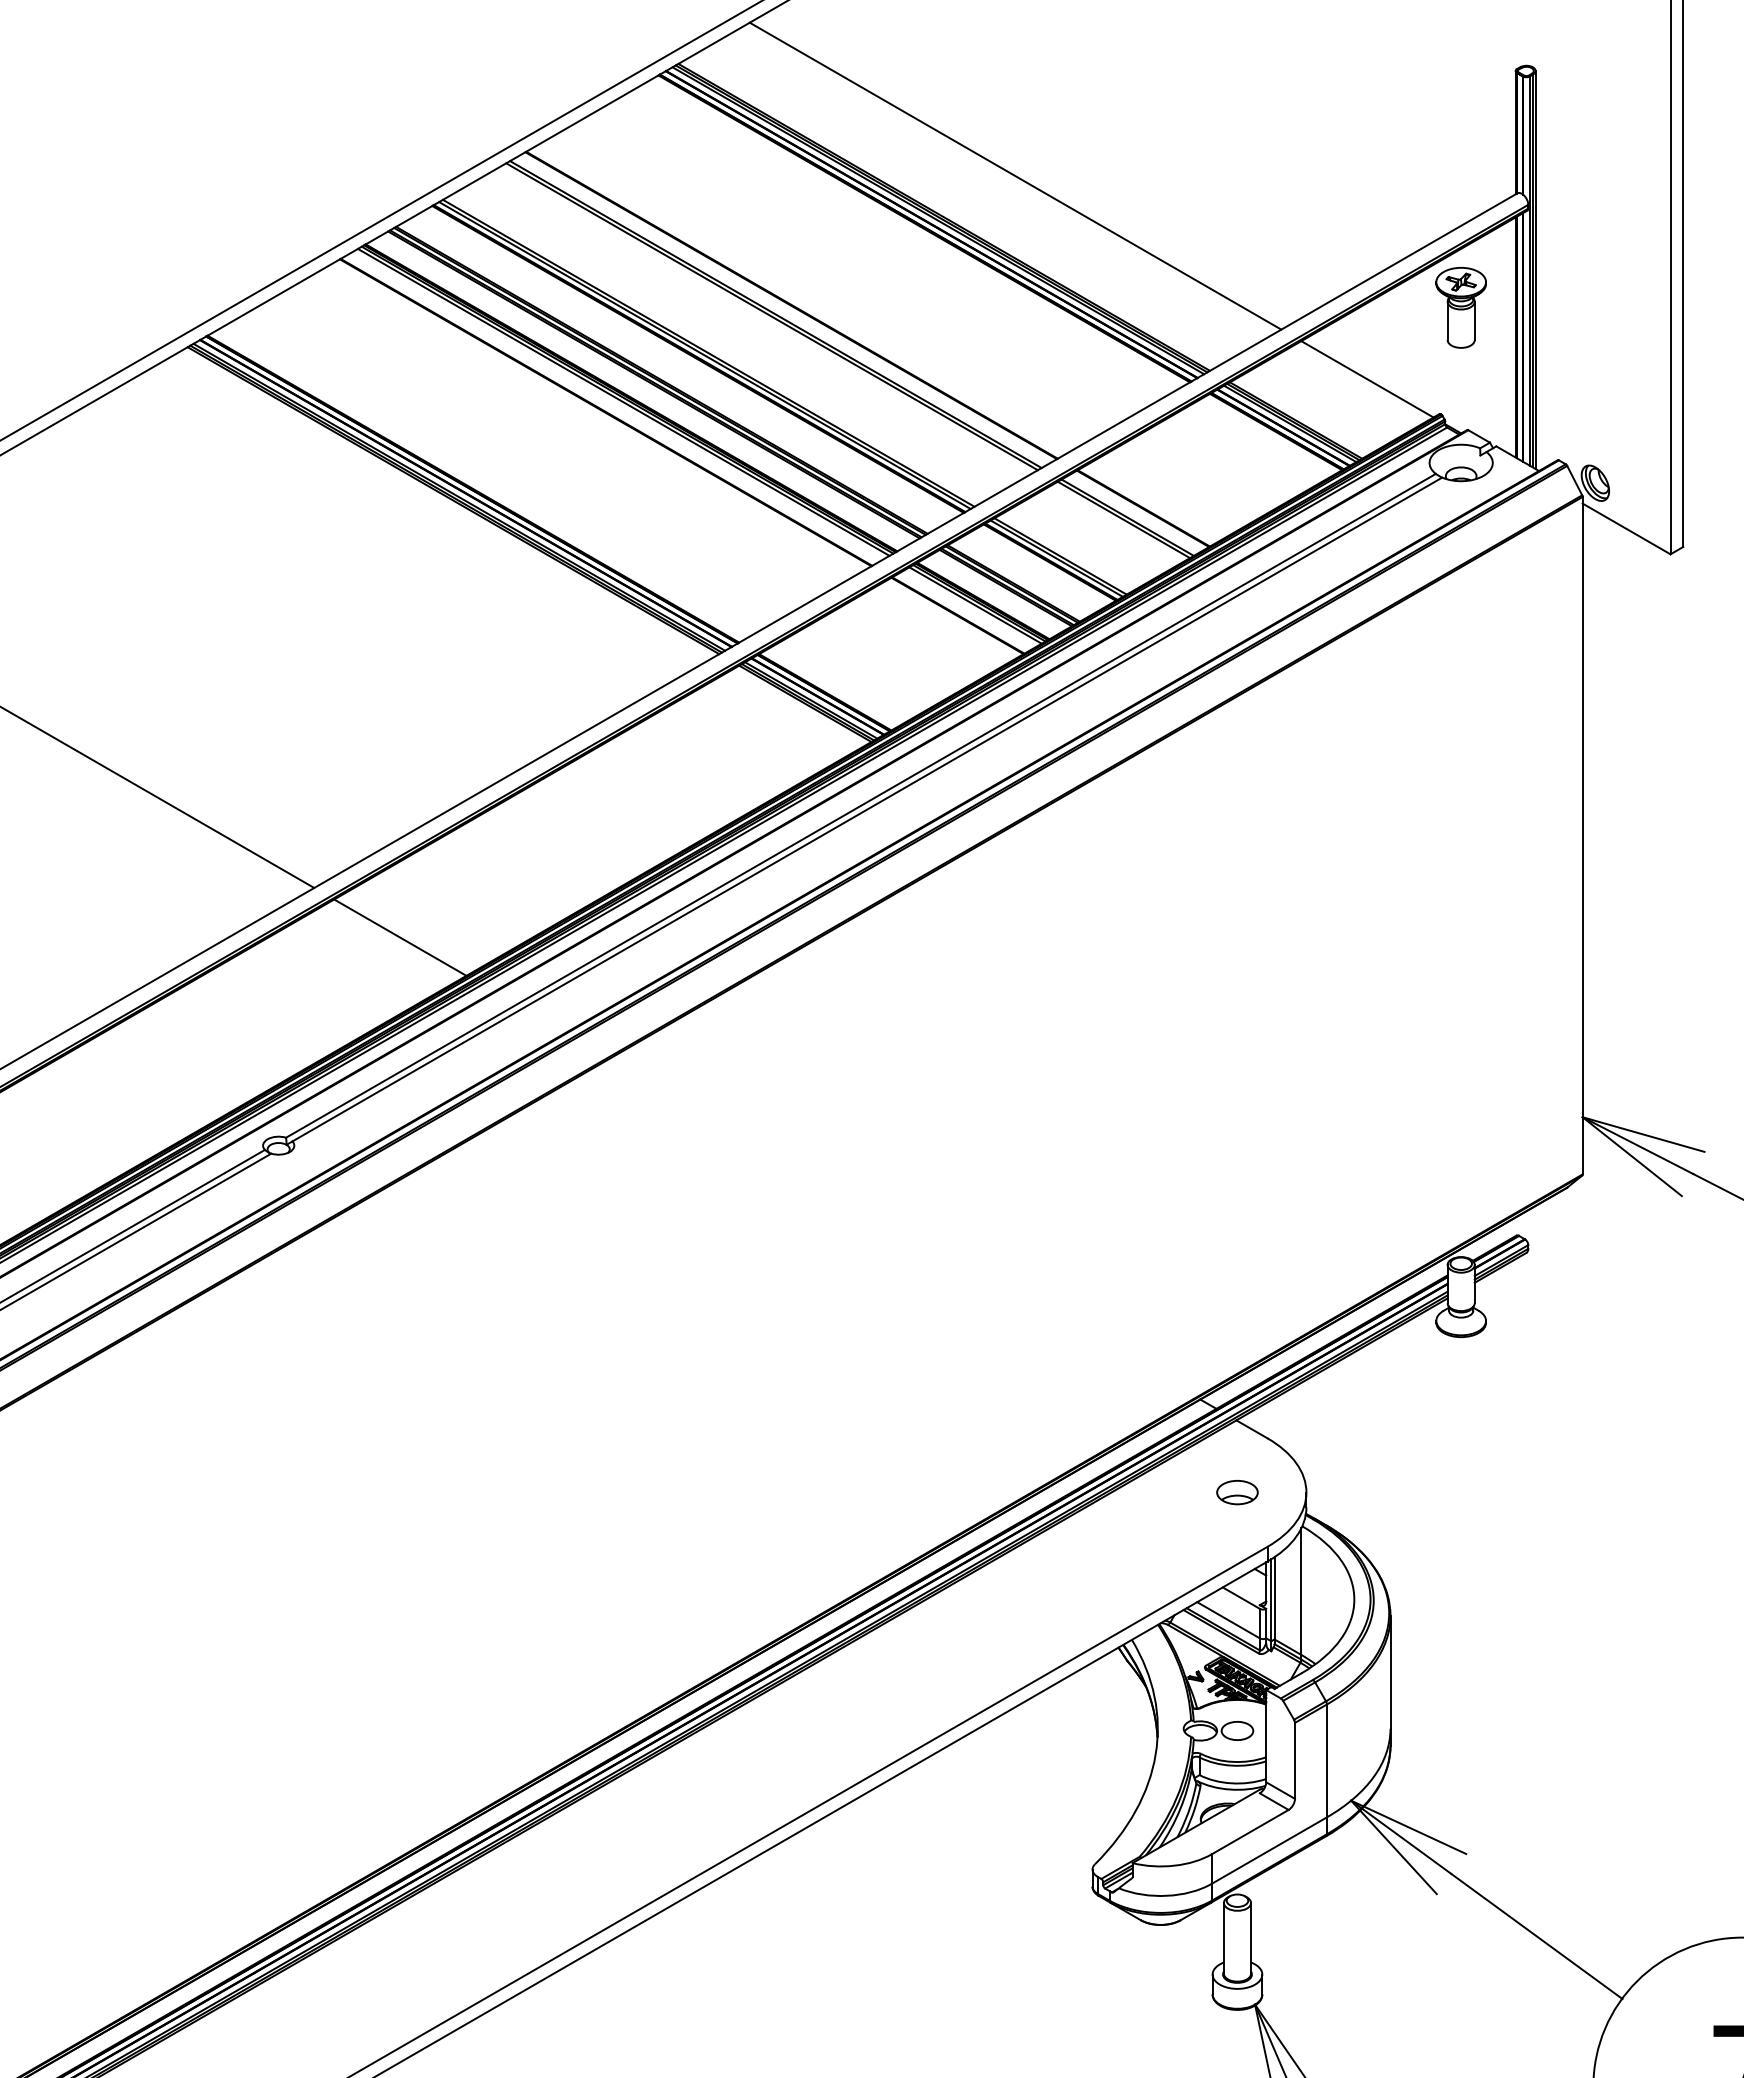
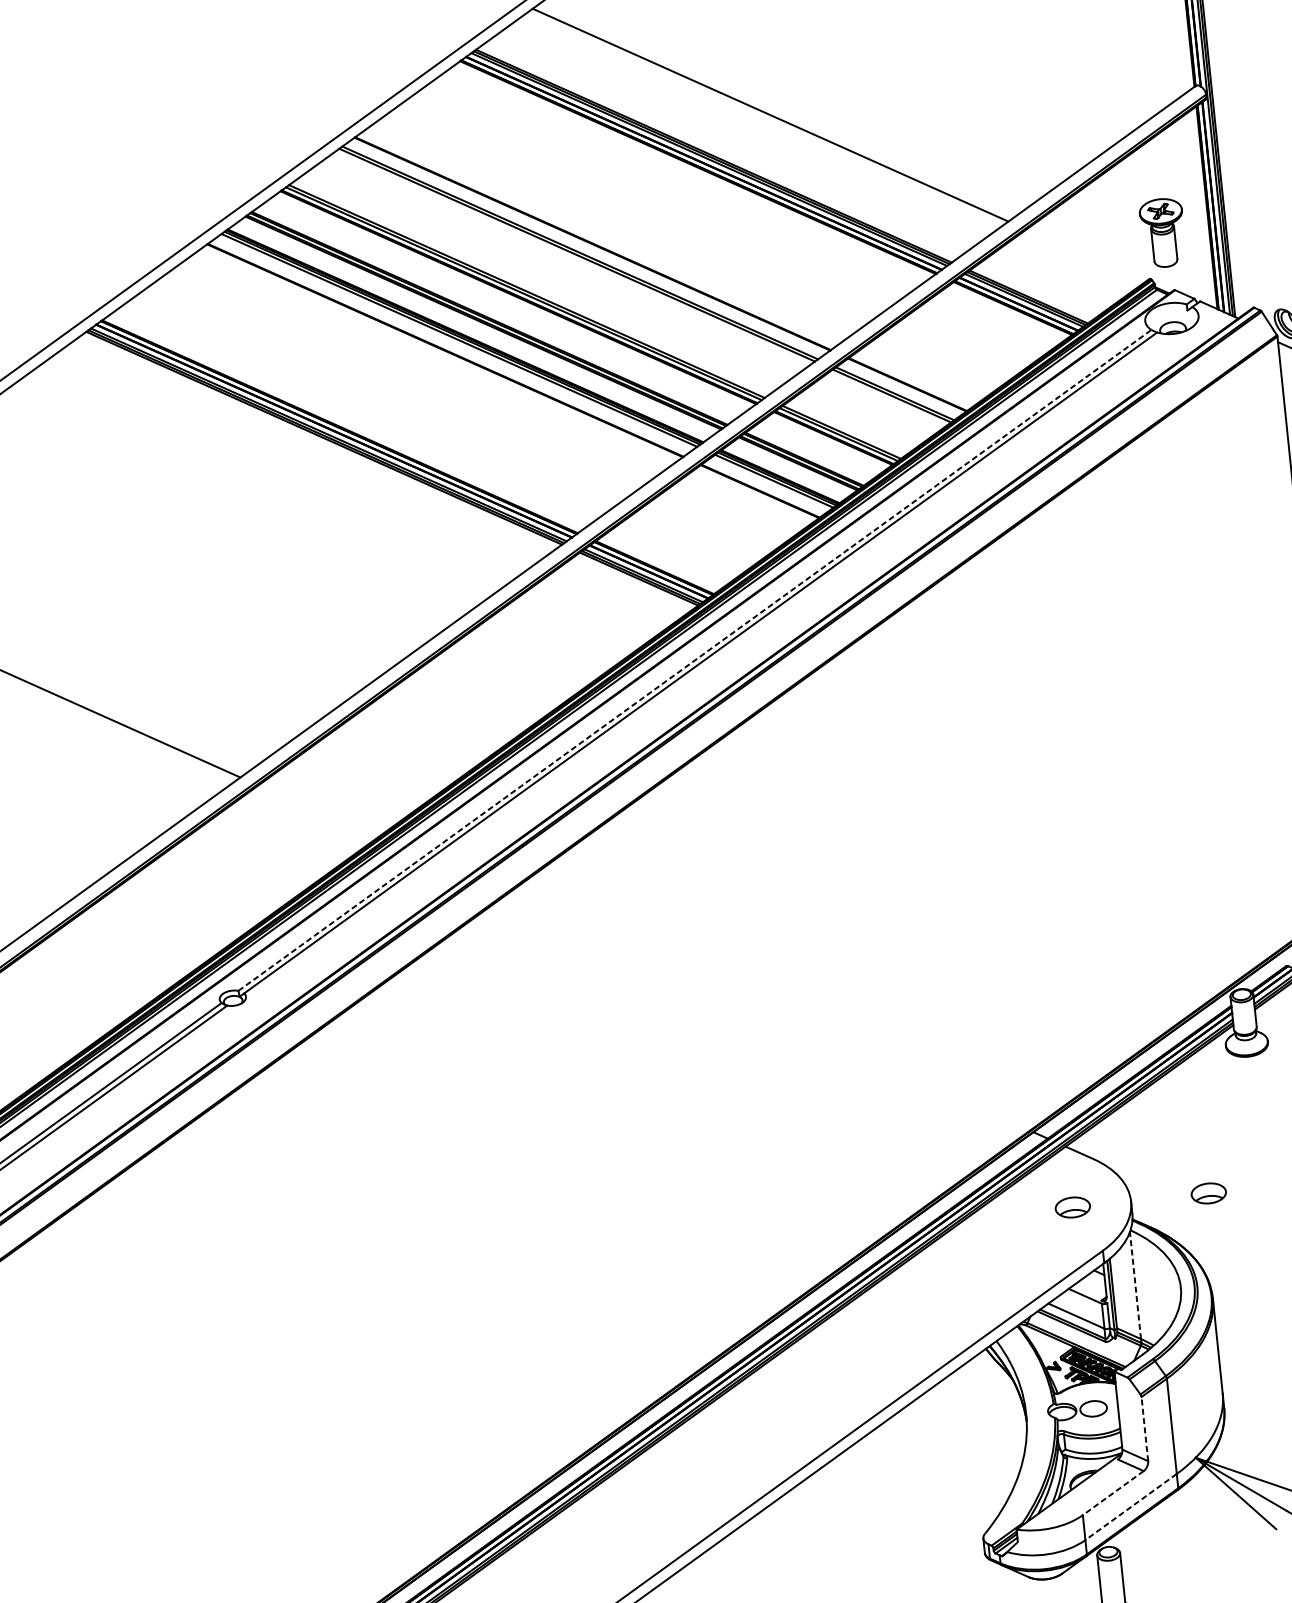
part: (1460, 307) -> (1162, 232), moved
line: (1367, 379) -> (1085, 256), removed
line: (860, 805) -> (694, 660), solid -> dashed
line: (400, 937) -> (317, 811), removed
part: (1398, 1492) -> (1208, 1193), added
line: (1301, 1591) -> (1135, 1285), solid -> dashed
line: (1295, 1760) -> (1145, 1428), solid -> dashed
line: (1249, 1832) -> (1112, 1493), solid -> dashed
line: (1269, 1850) -> (1131, 1506), solid -> dashed

